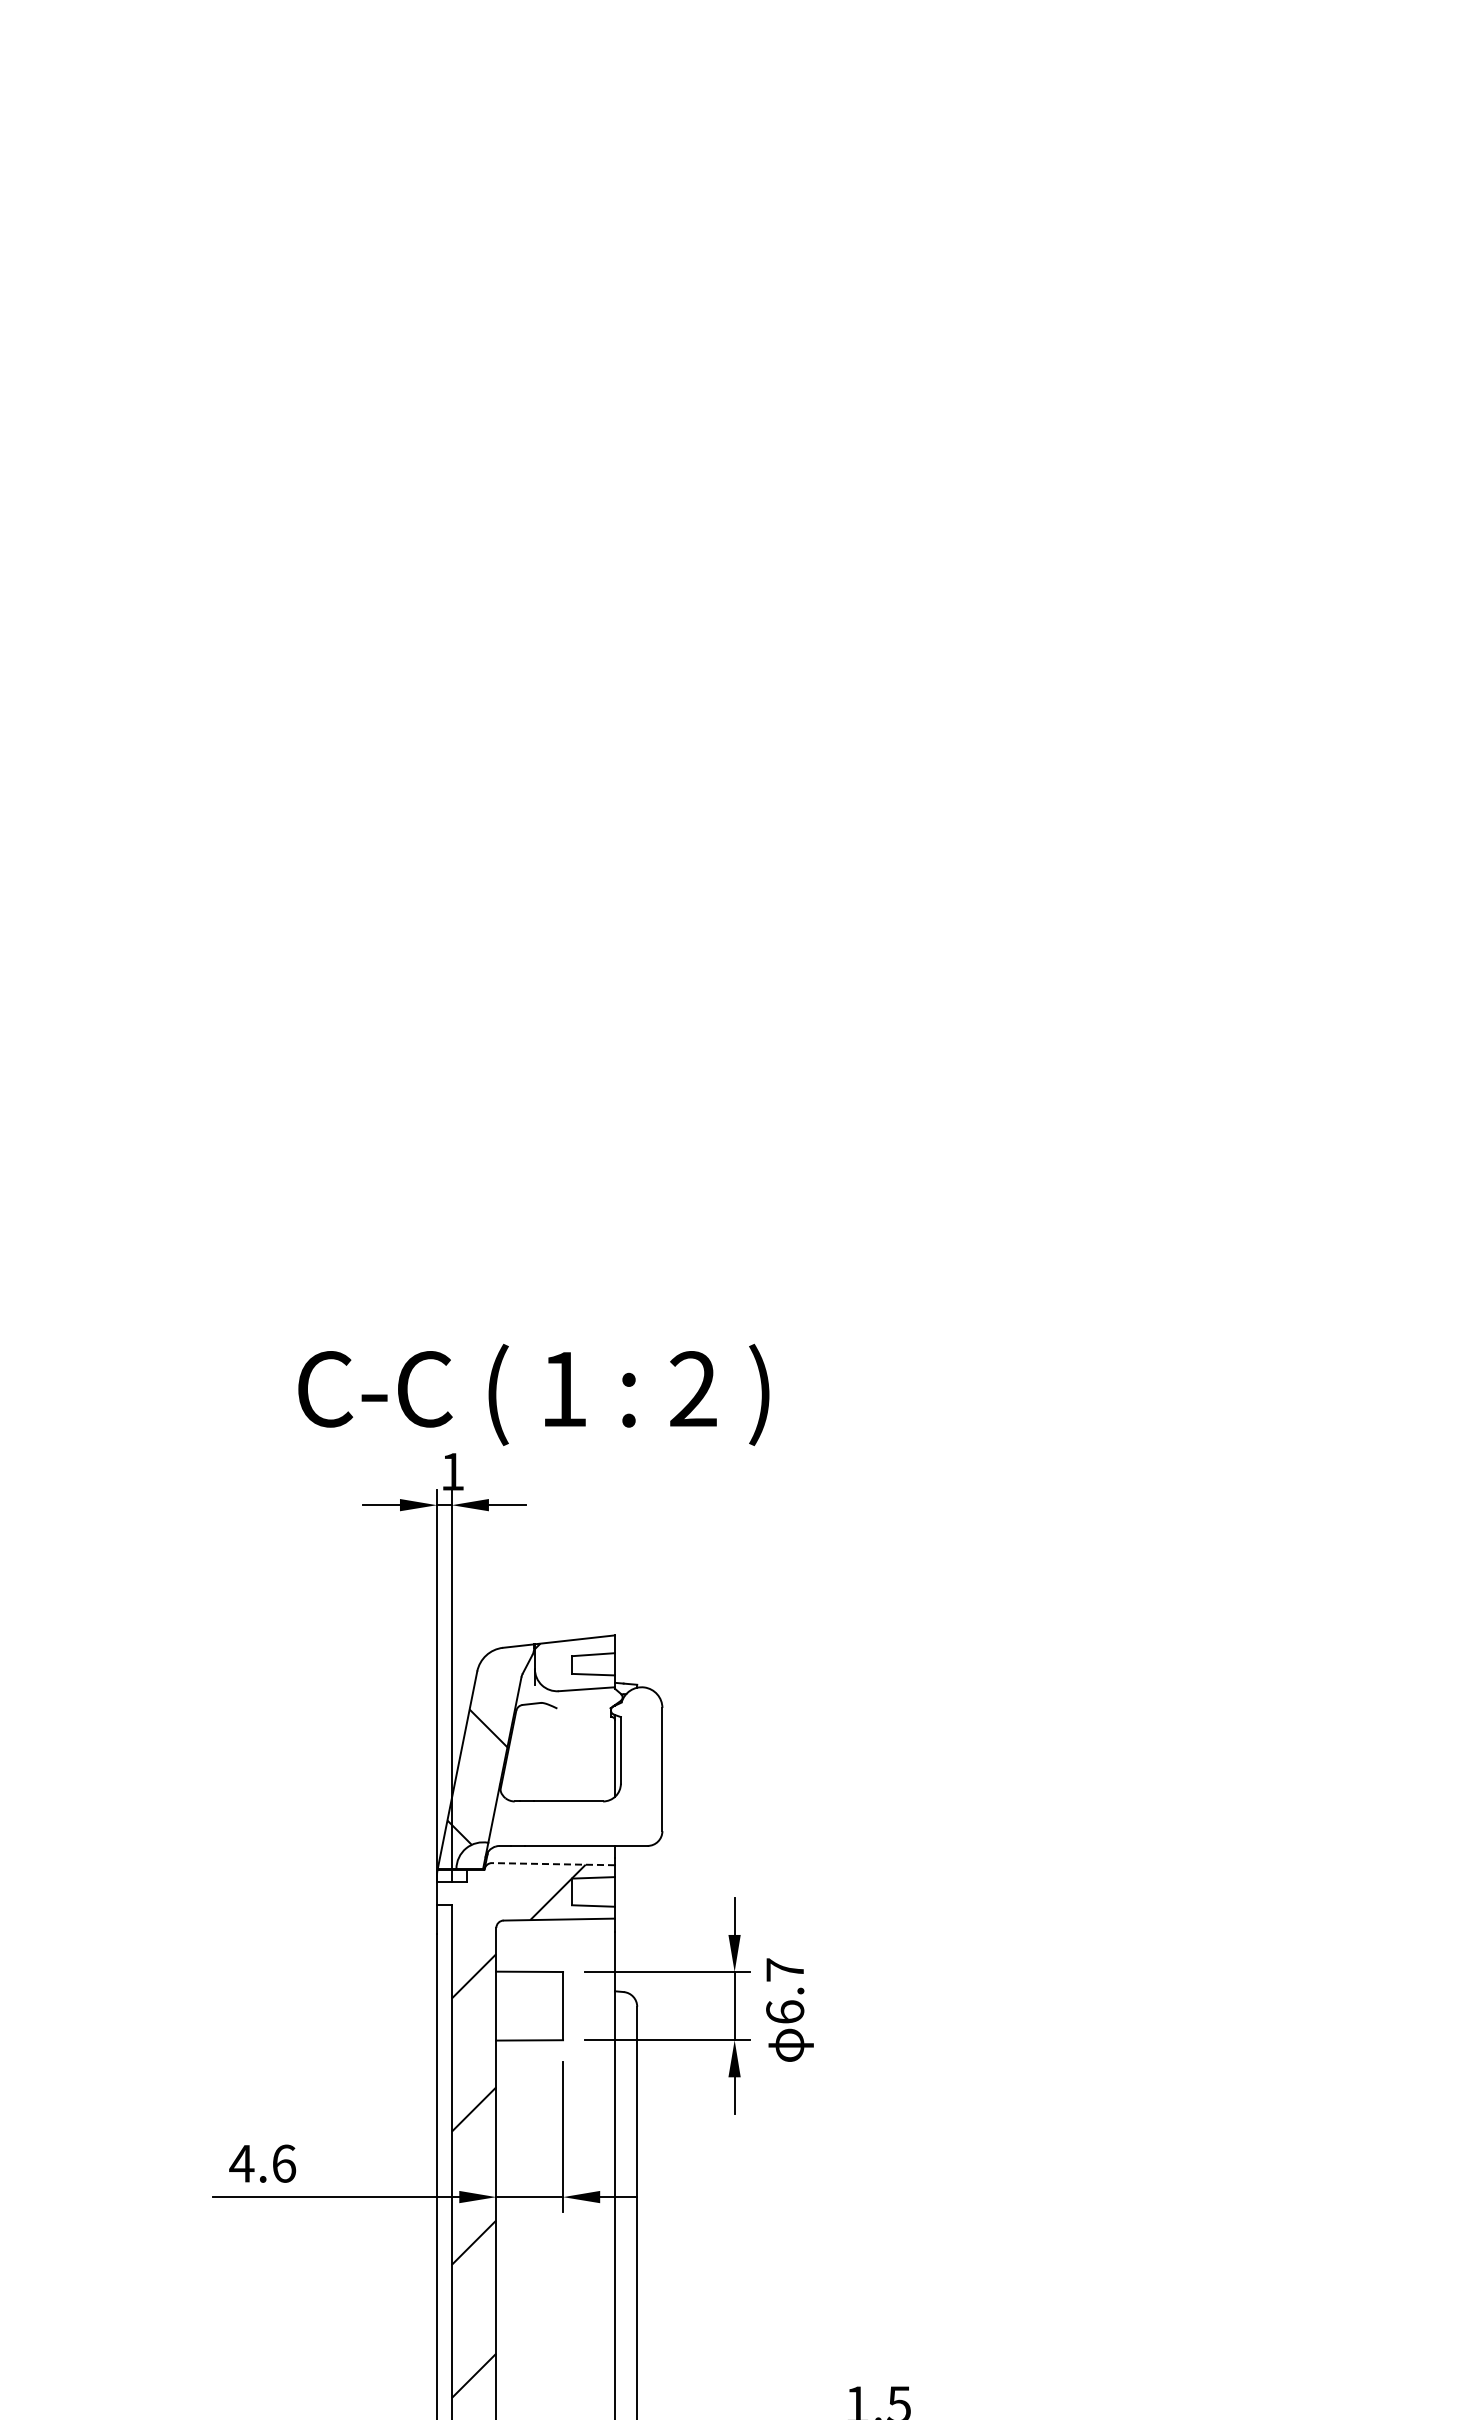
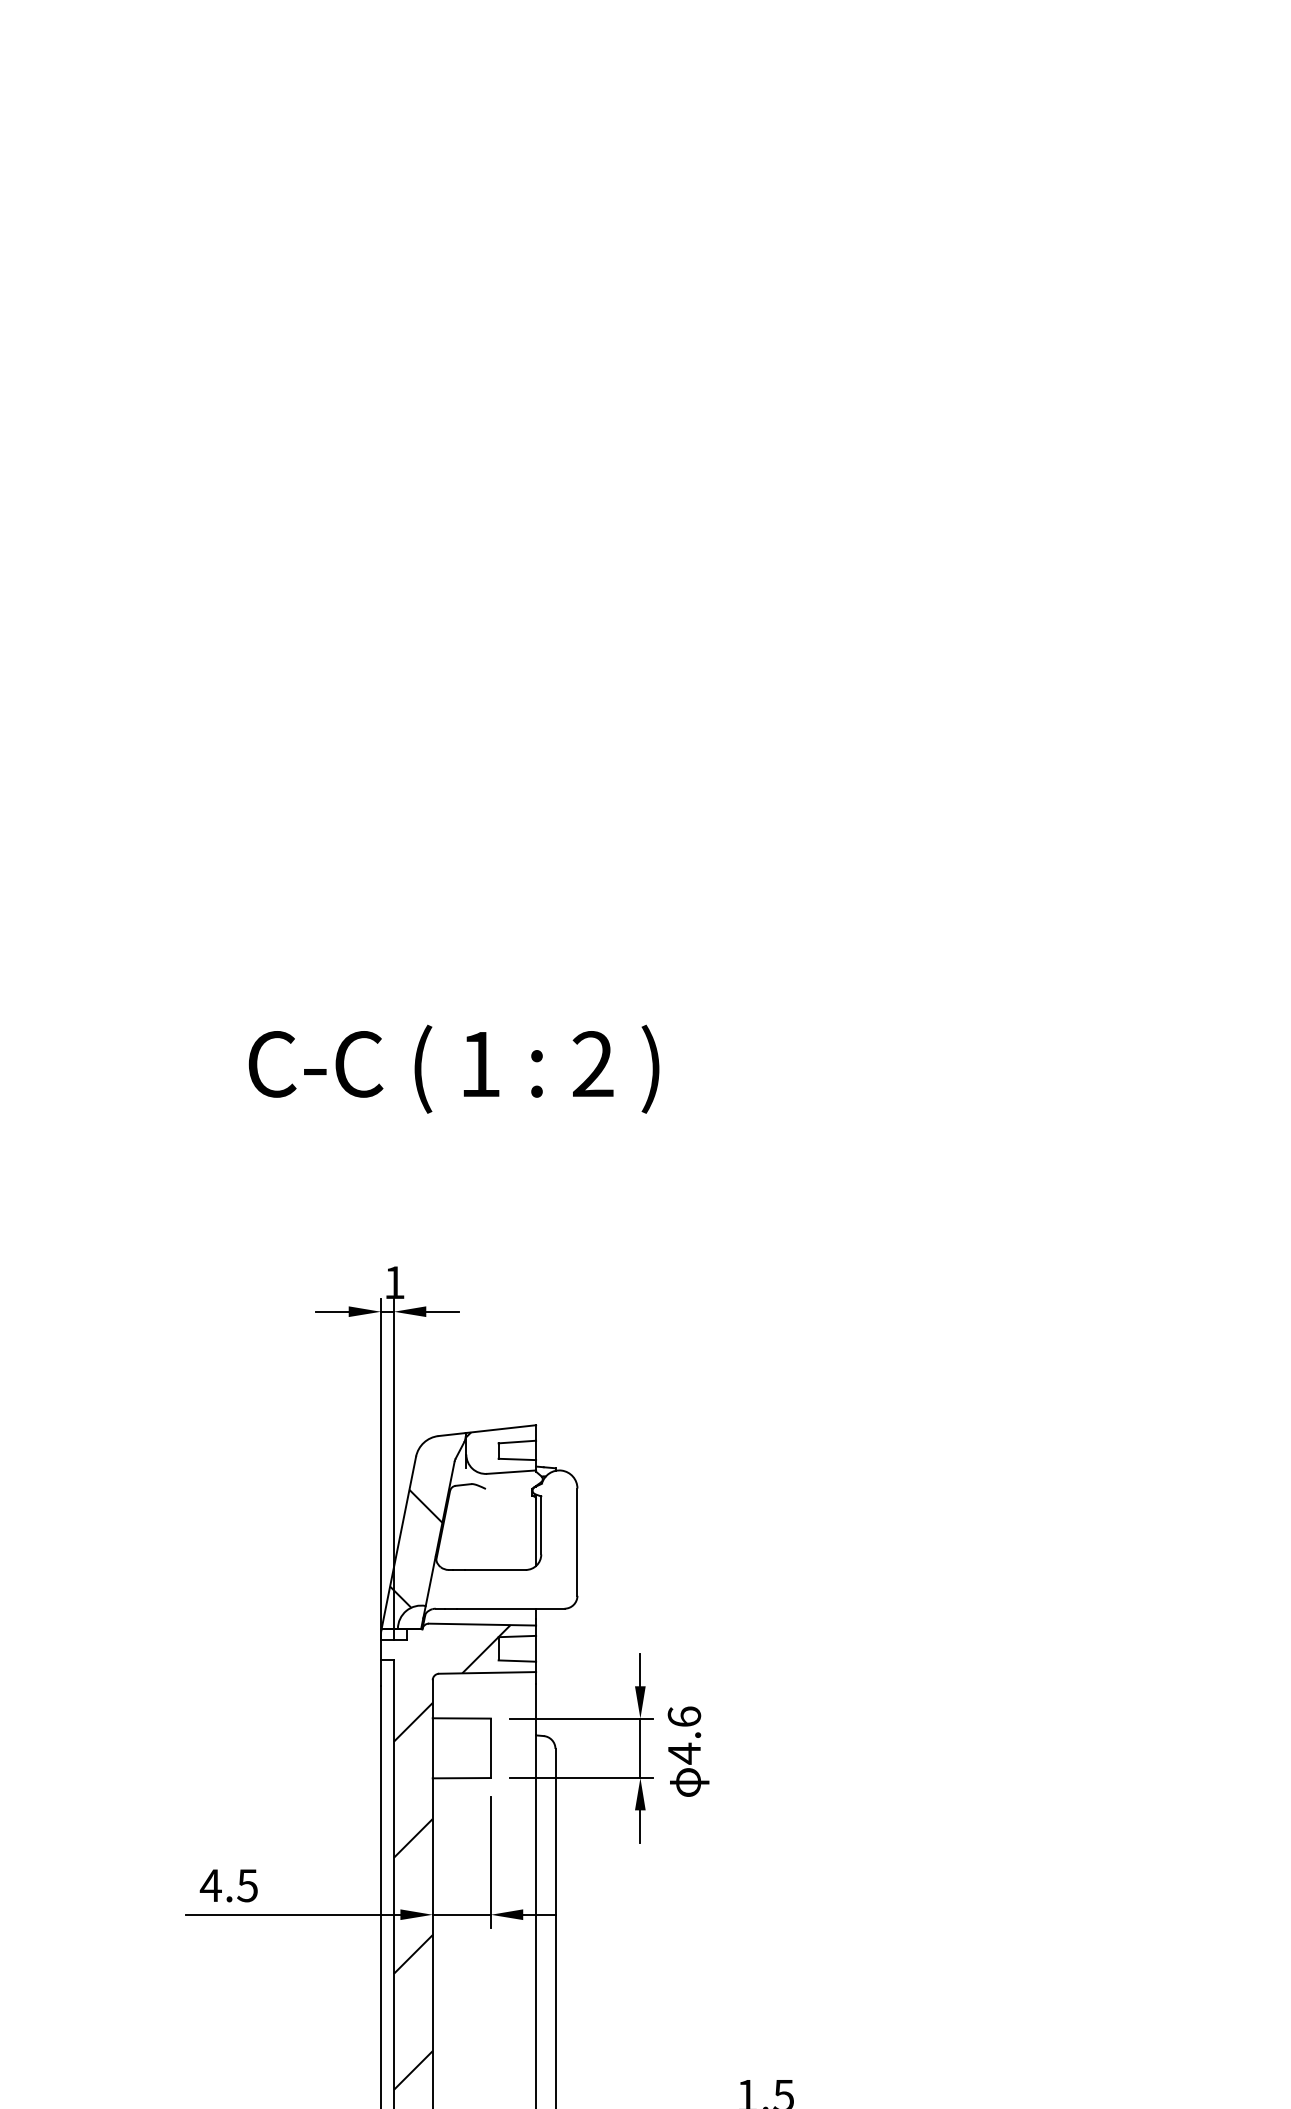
text: (533, 1394) -> (453, 1068), moved
line: (553, 1864) -> (482, 1624), dashed -> solid
text: (785, 1991) -> (684, 1735), 6.7 -> 4.6
text: (283, 2163) -> (247, 1885), 4.6 -> 4.5

